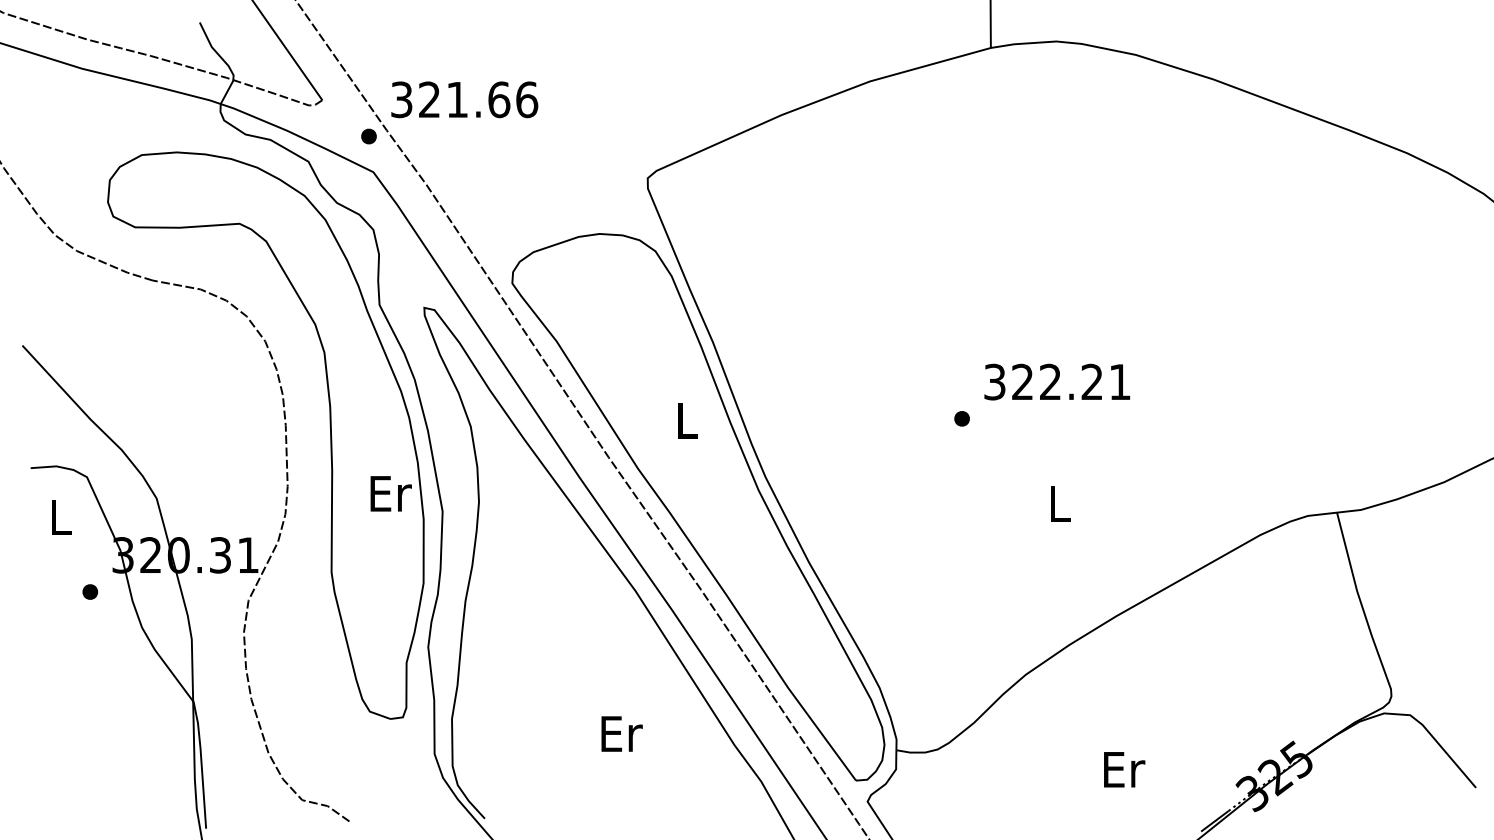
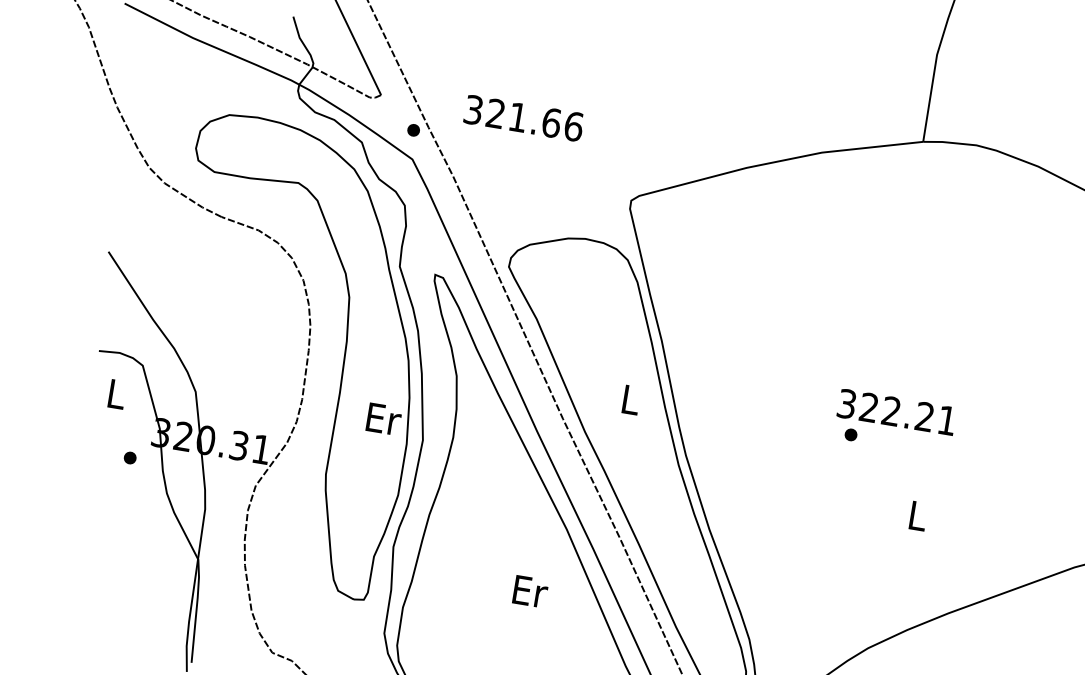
text: (464, 99) -> (523, 118), moved
text: (1057, 381) -> (897, 411), moved
text: (621, 733) -> (530, 591), moved

